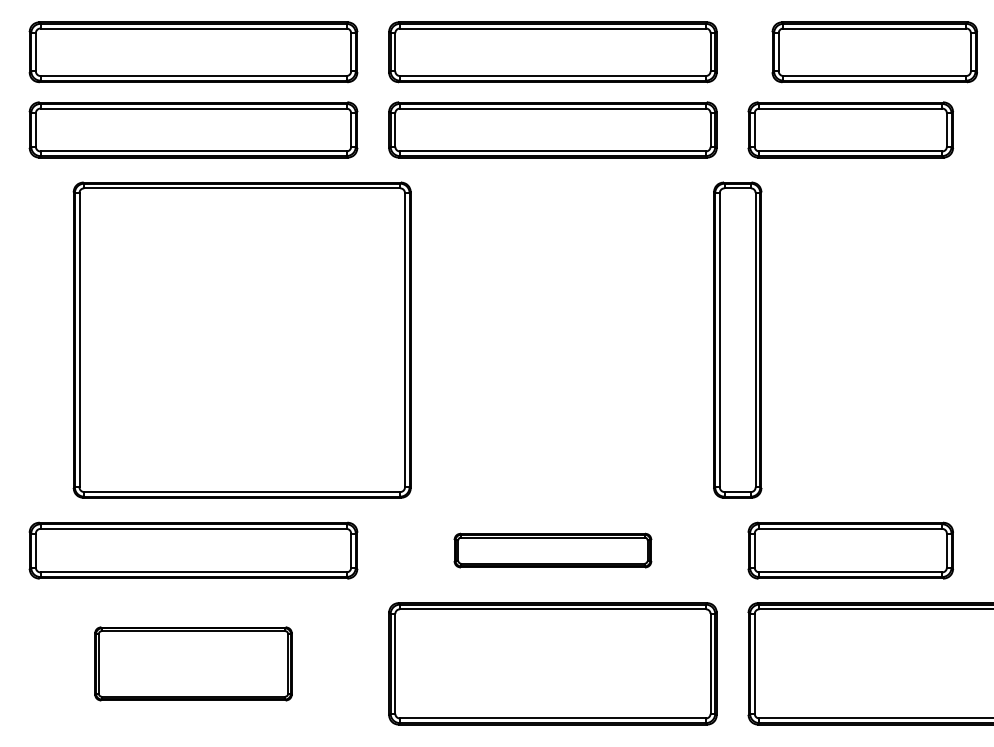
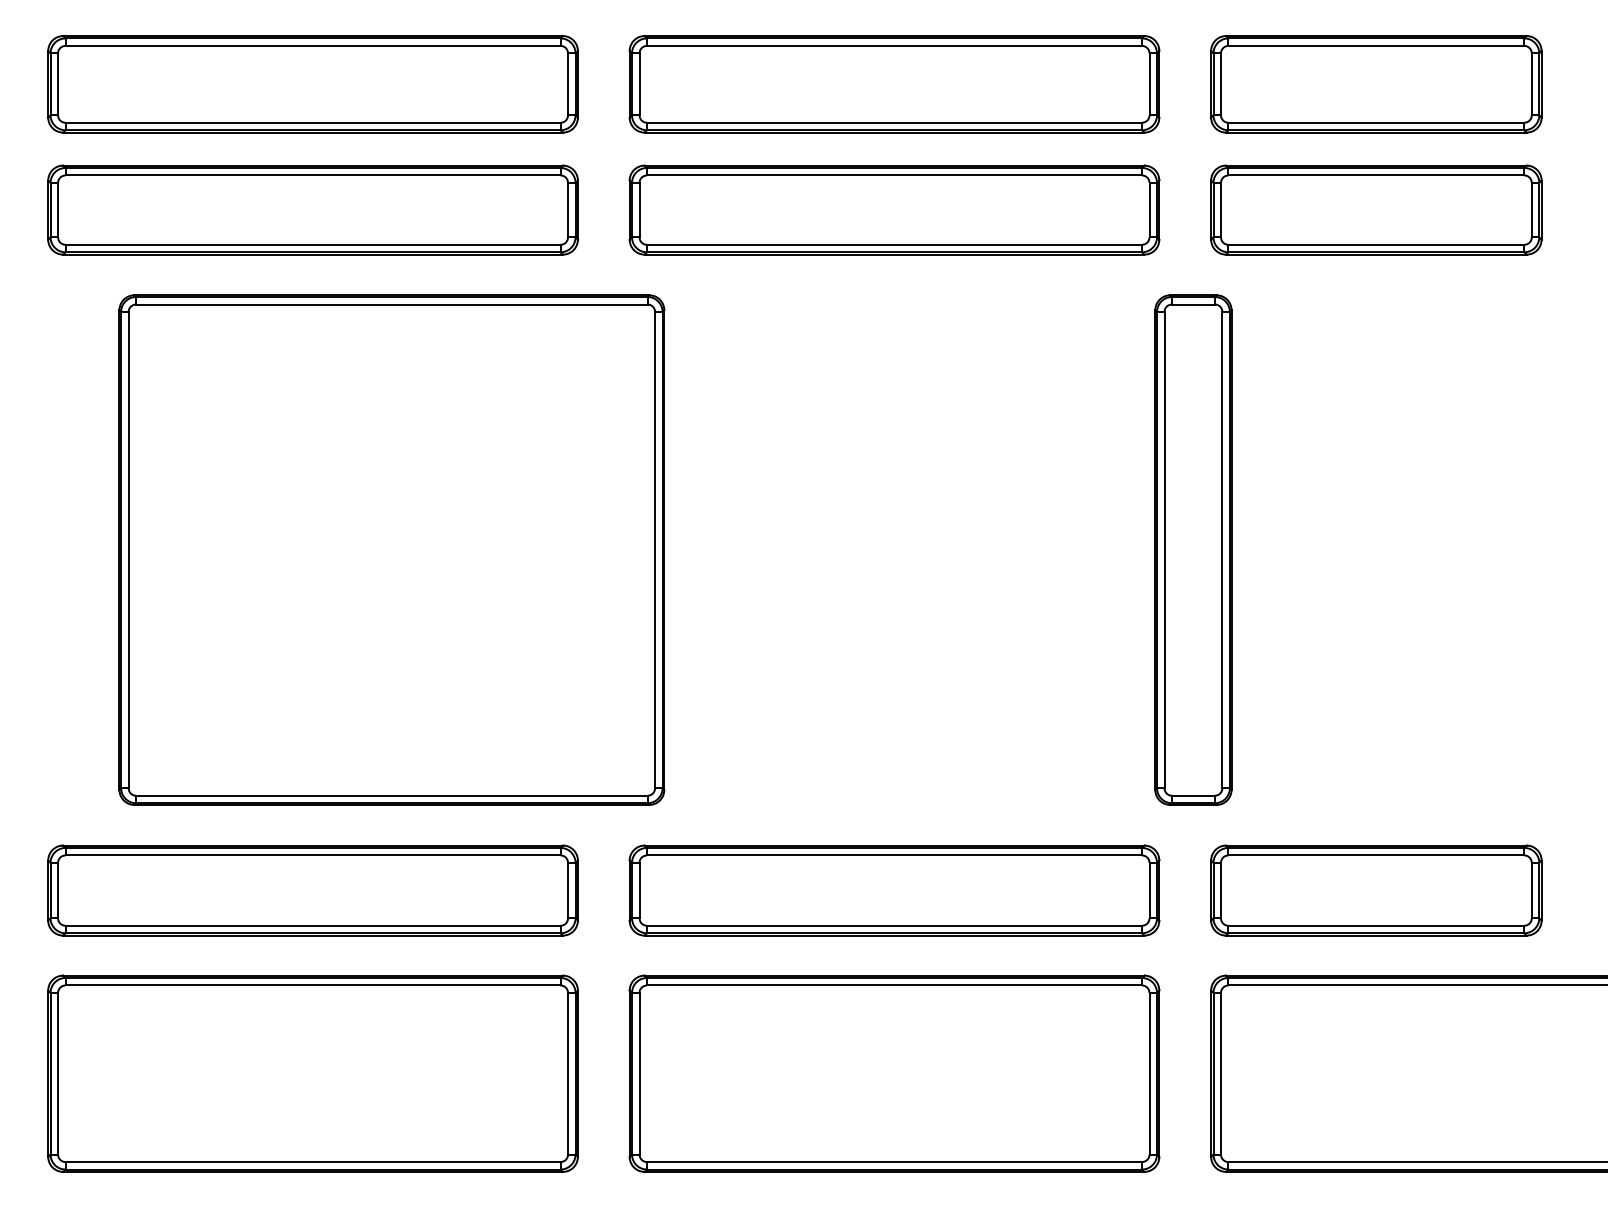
part: (874, 52) -> (1375, 84), moved
part: (552, 550) -> (893, 890), size x1.67
part: (193, 663) -> (313, 1073), size x1.67

